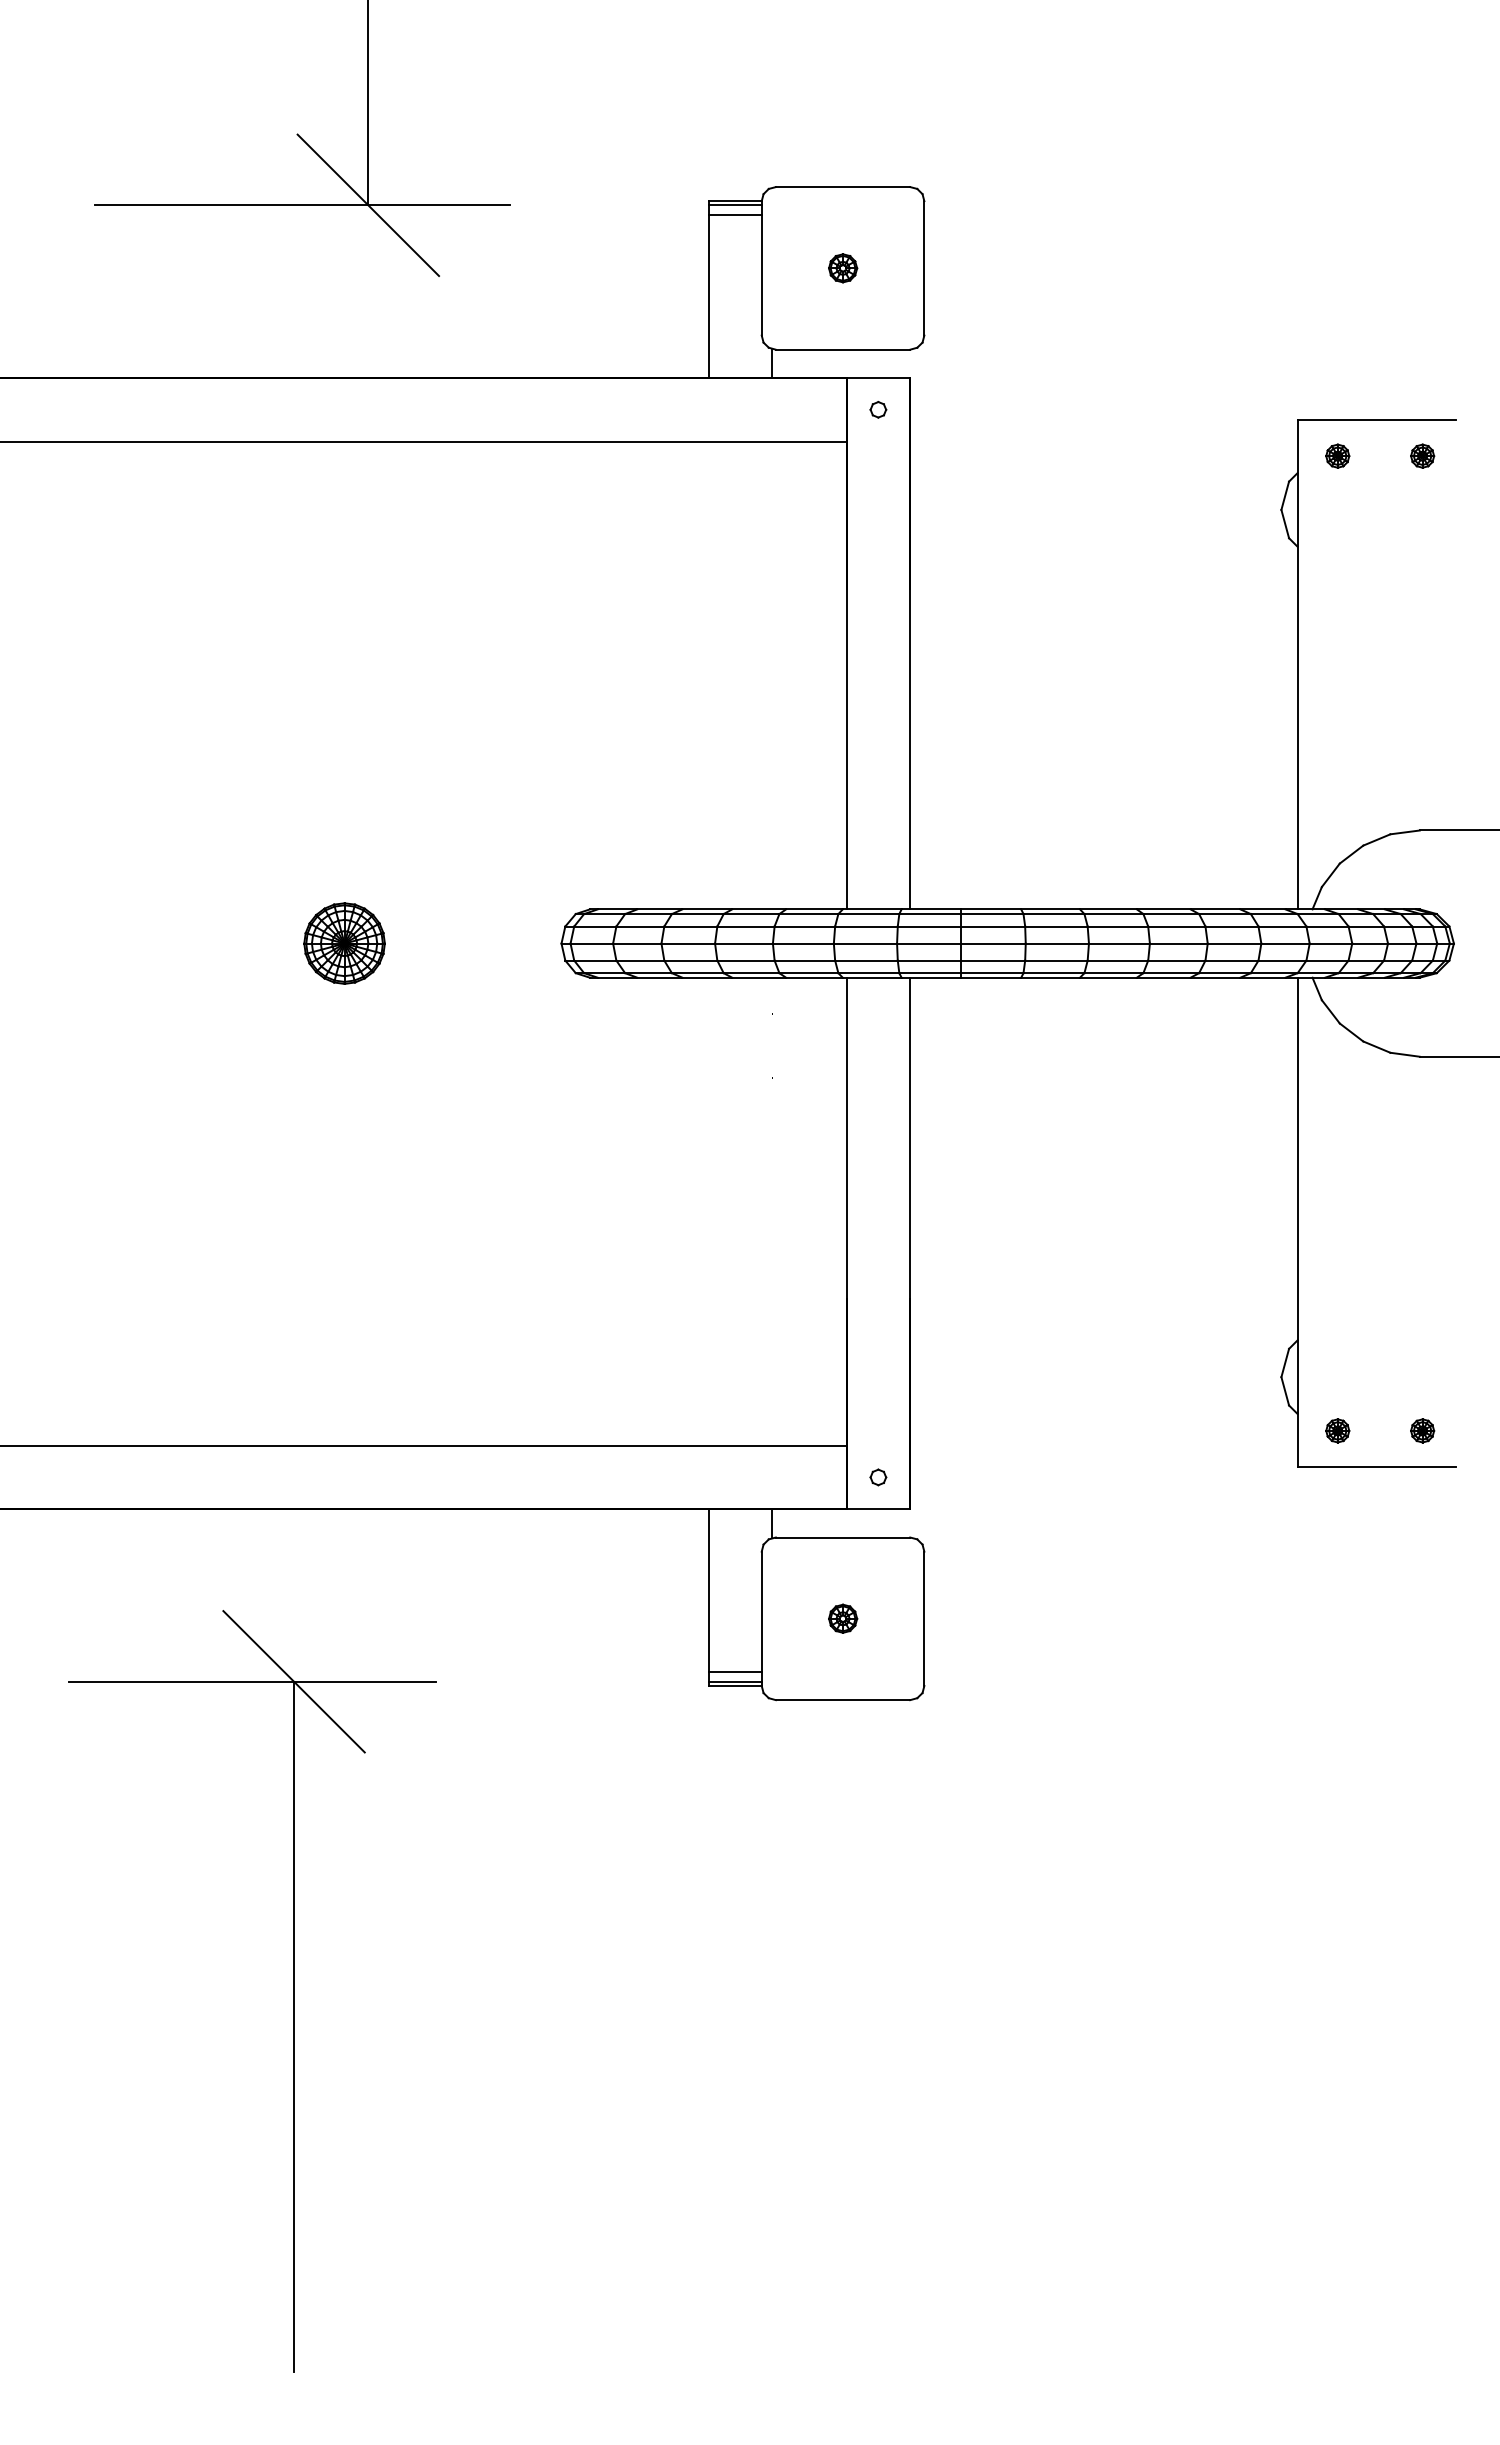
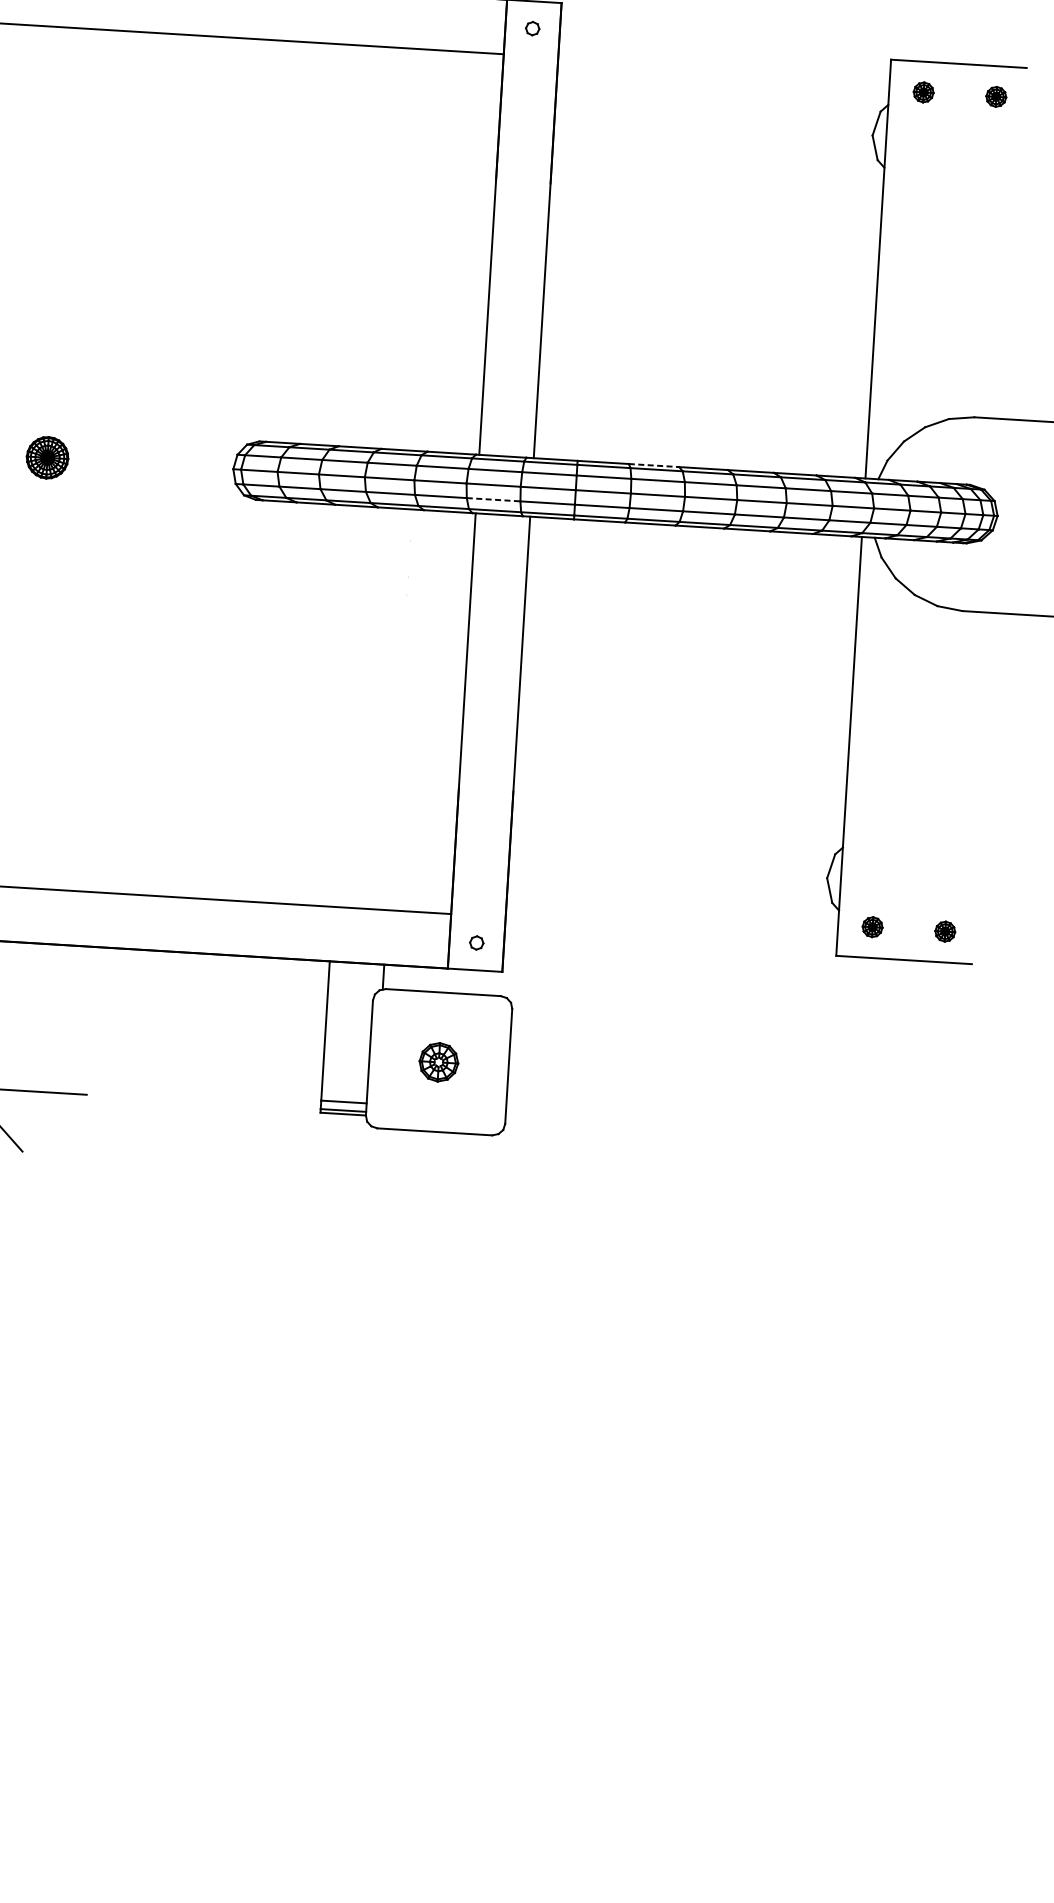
line: (1051, 909) -> (654, 465), solid -> dashed
part: (344, 943) -> (47, 457), size x0.6
line: (866, 960) -> (493, 499), solid -> dashed
part: (843, 1618) -> (439, 1061), size x1.6

